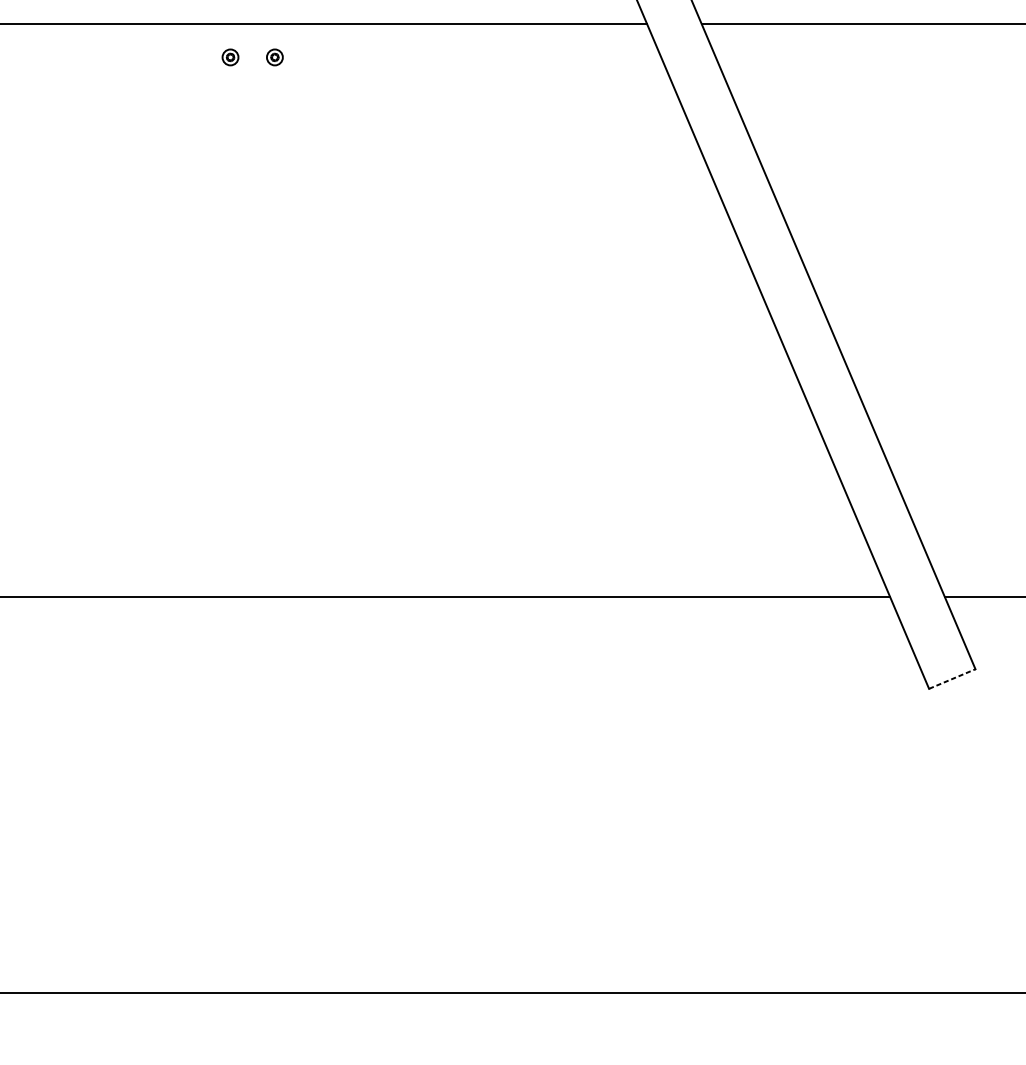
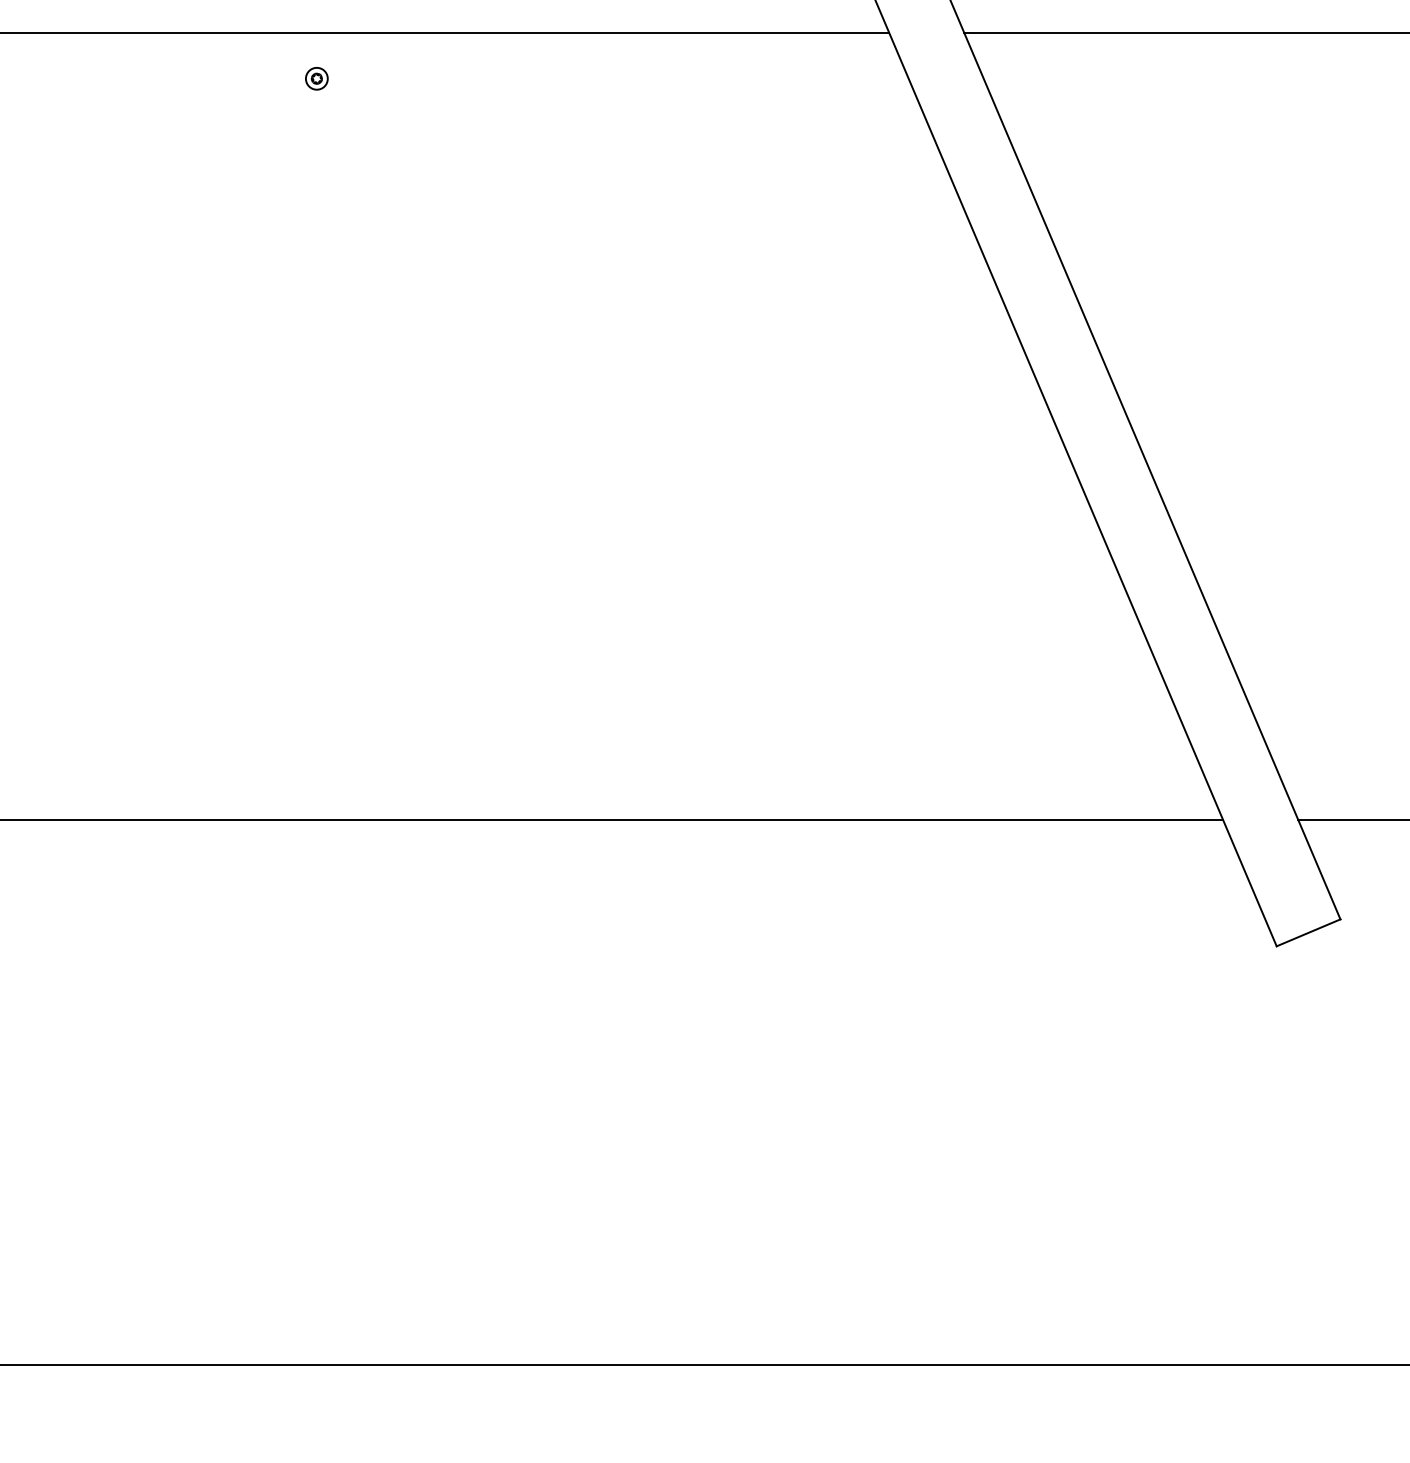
part: (274, 57) -> (377, 78), removed
line: (952, 678) -> (1308, 932), dashed -> solid

